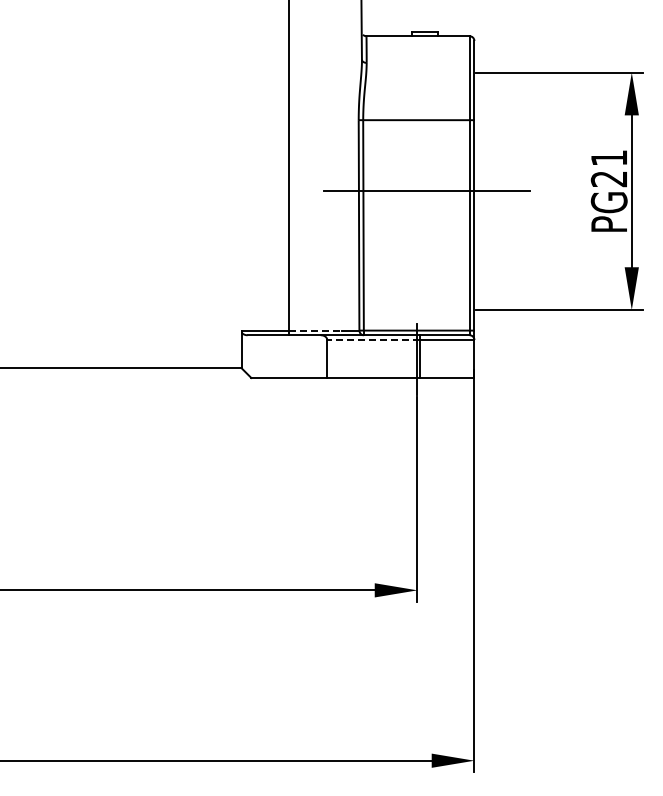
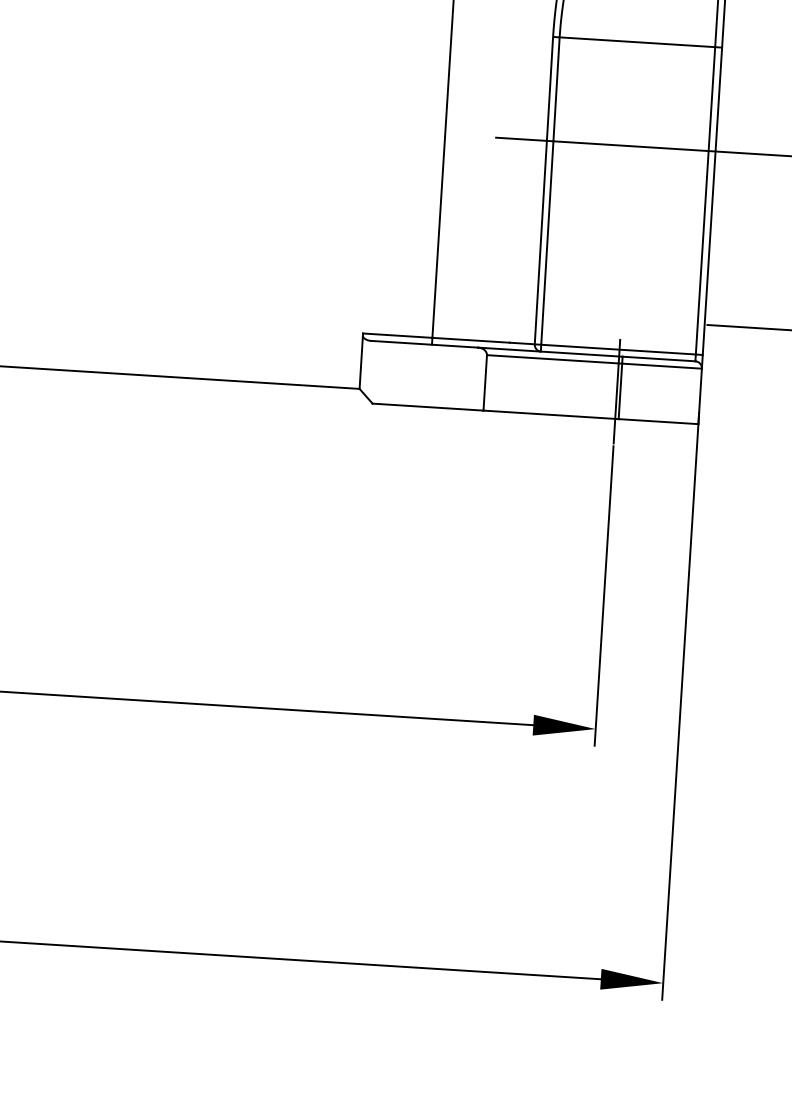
line: (316, 330) -> (472, 340), dashed -> solid
line: (373, 340) -> (554, 360), dashed -> solid

